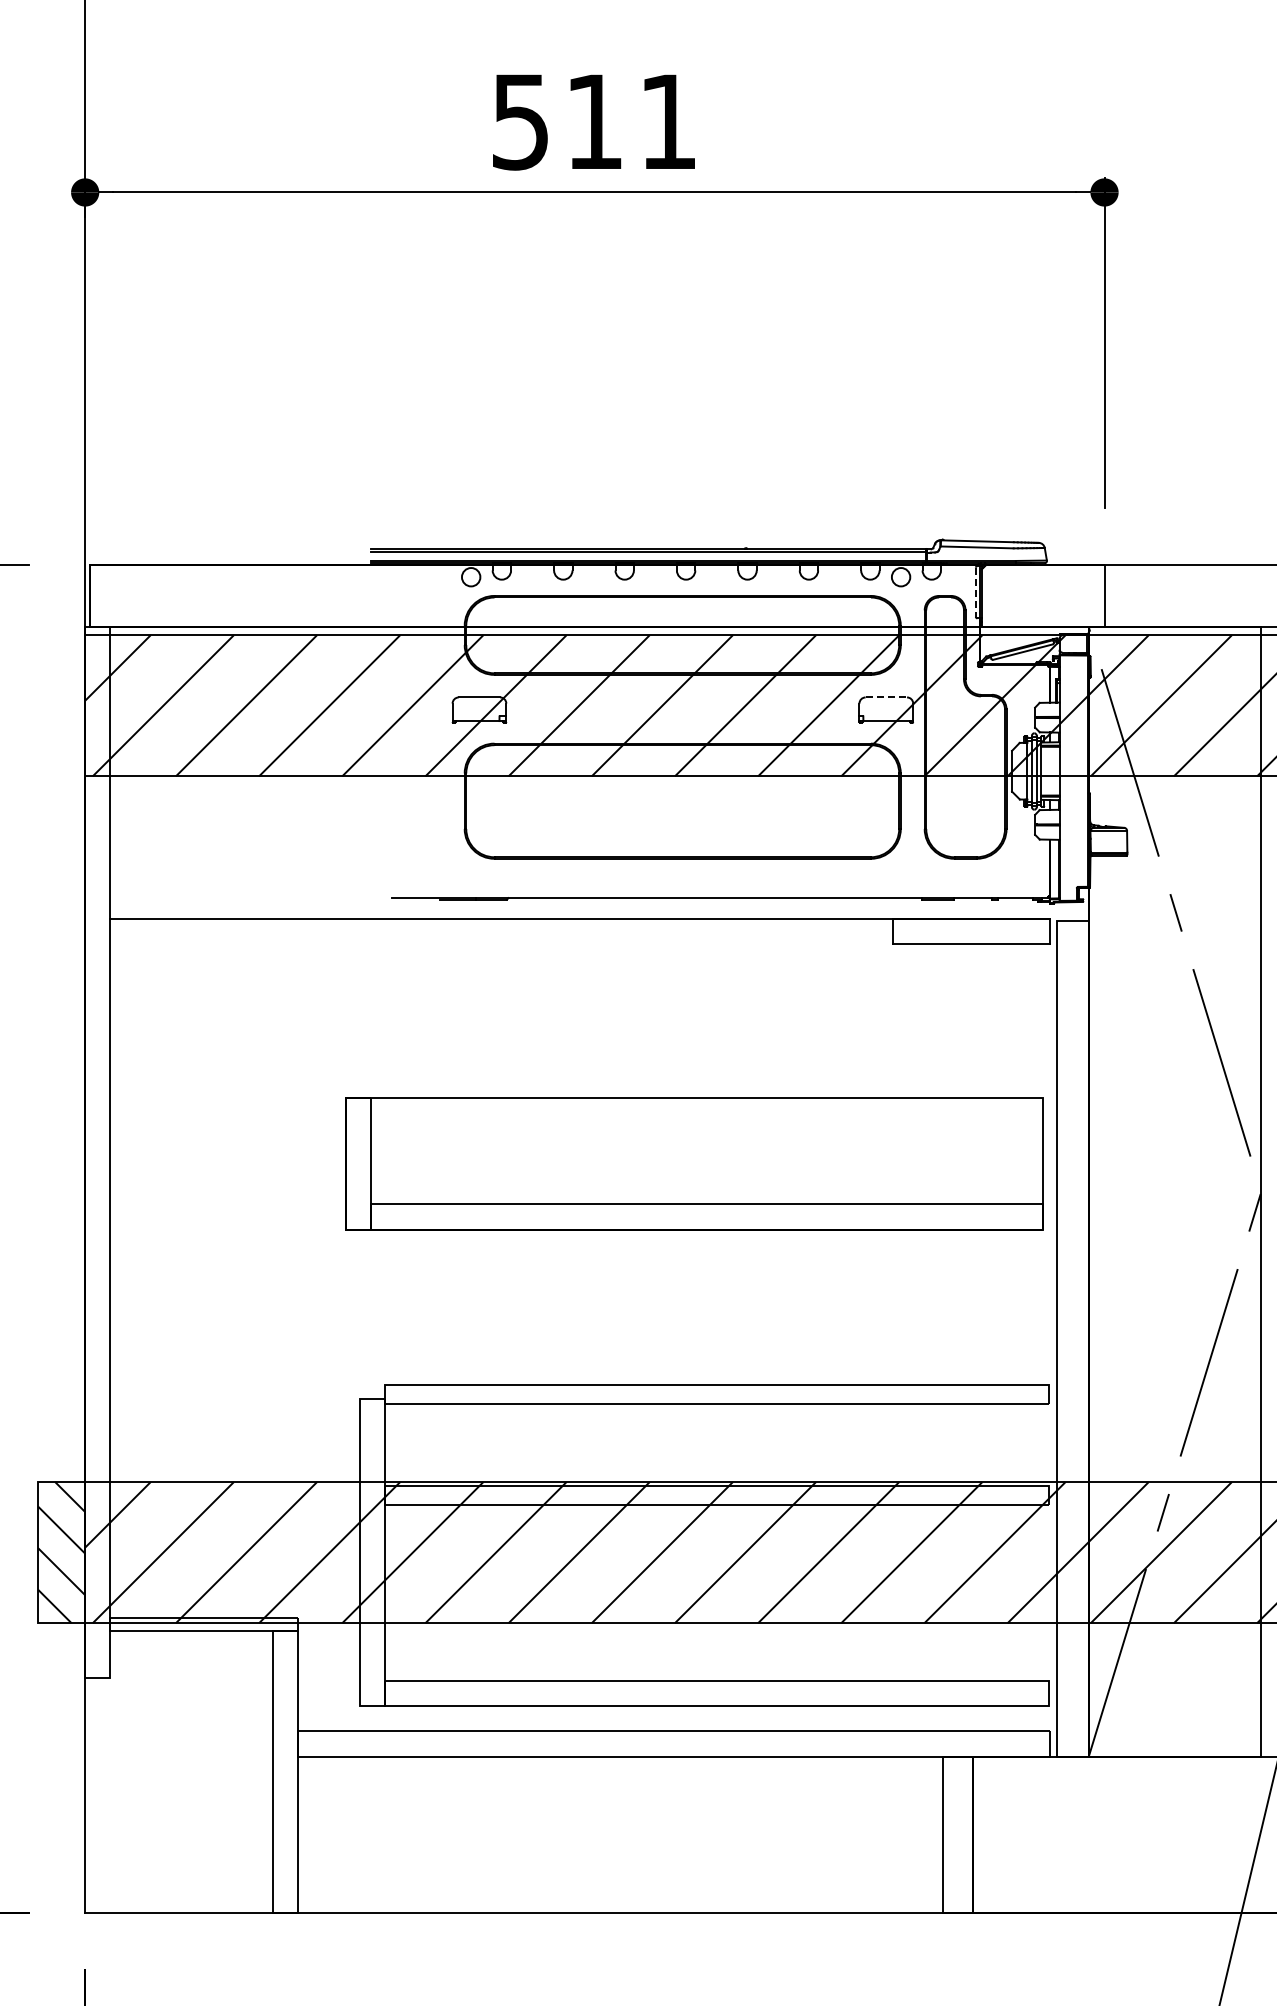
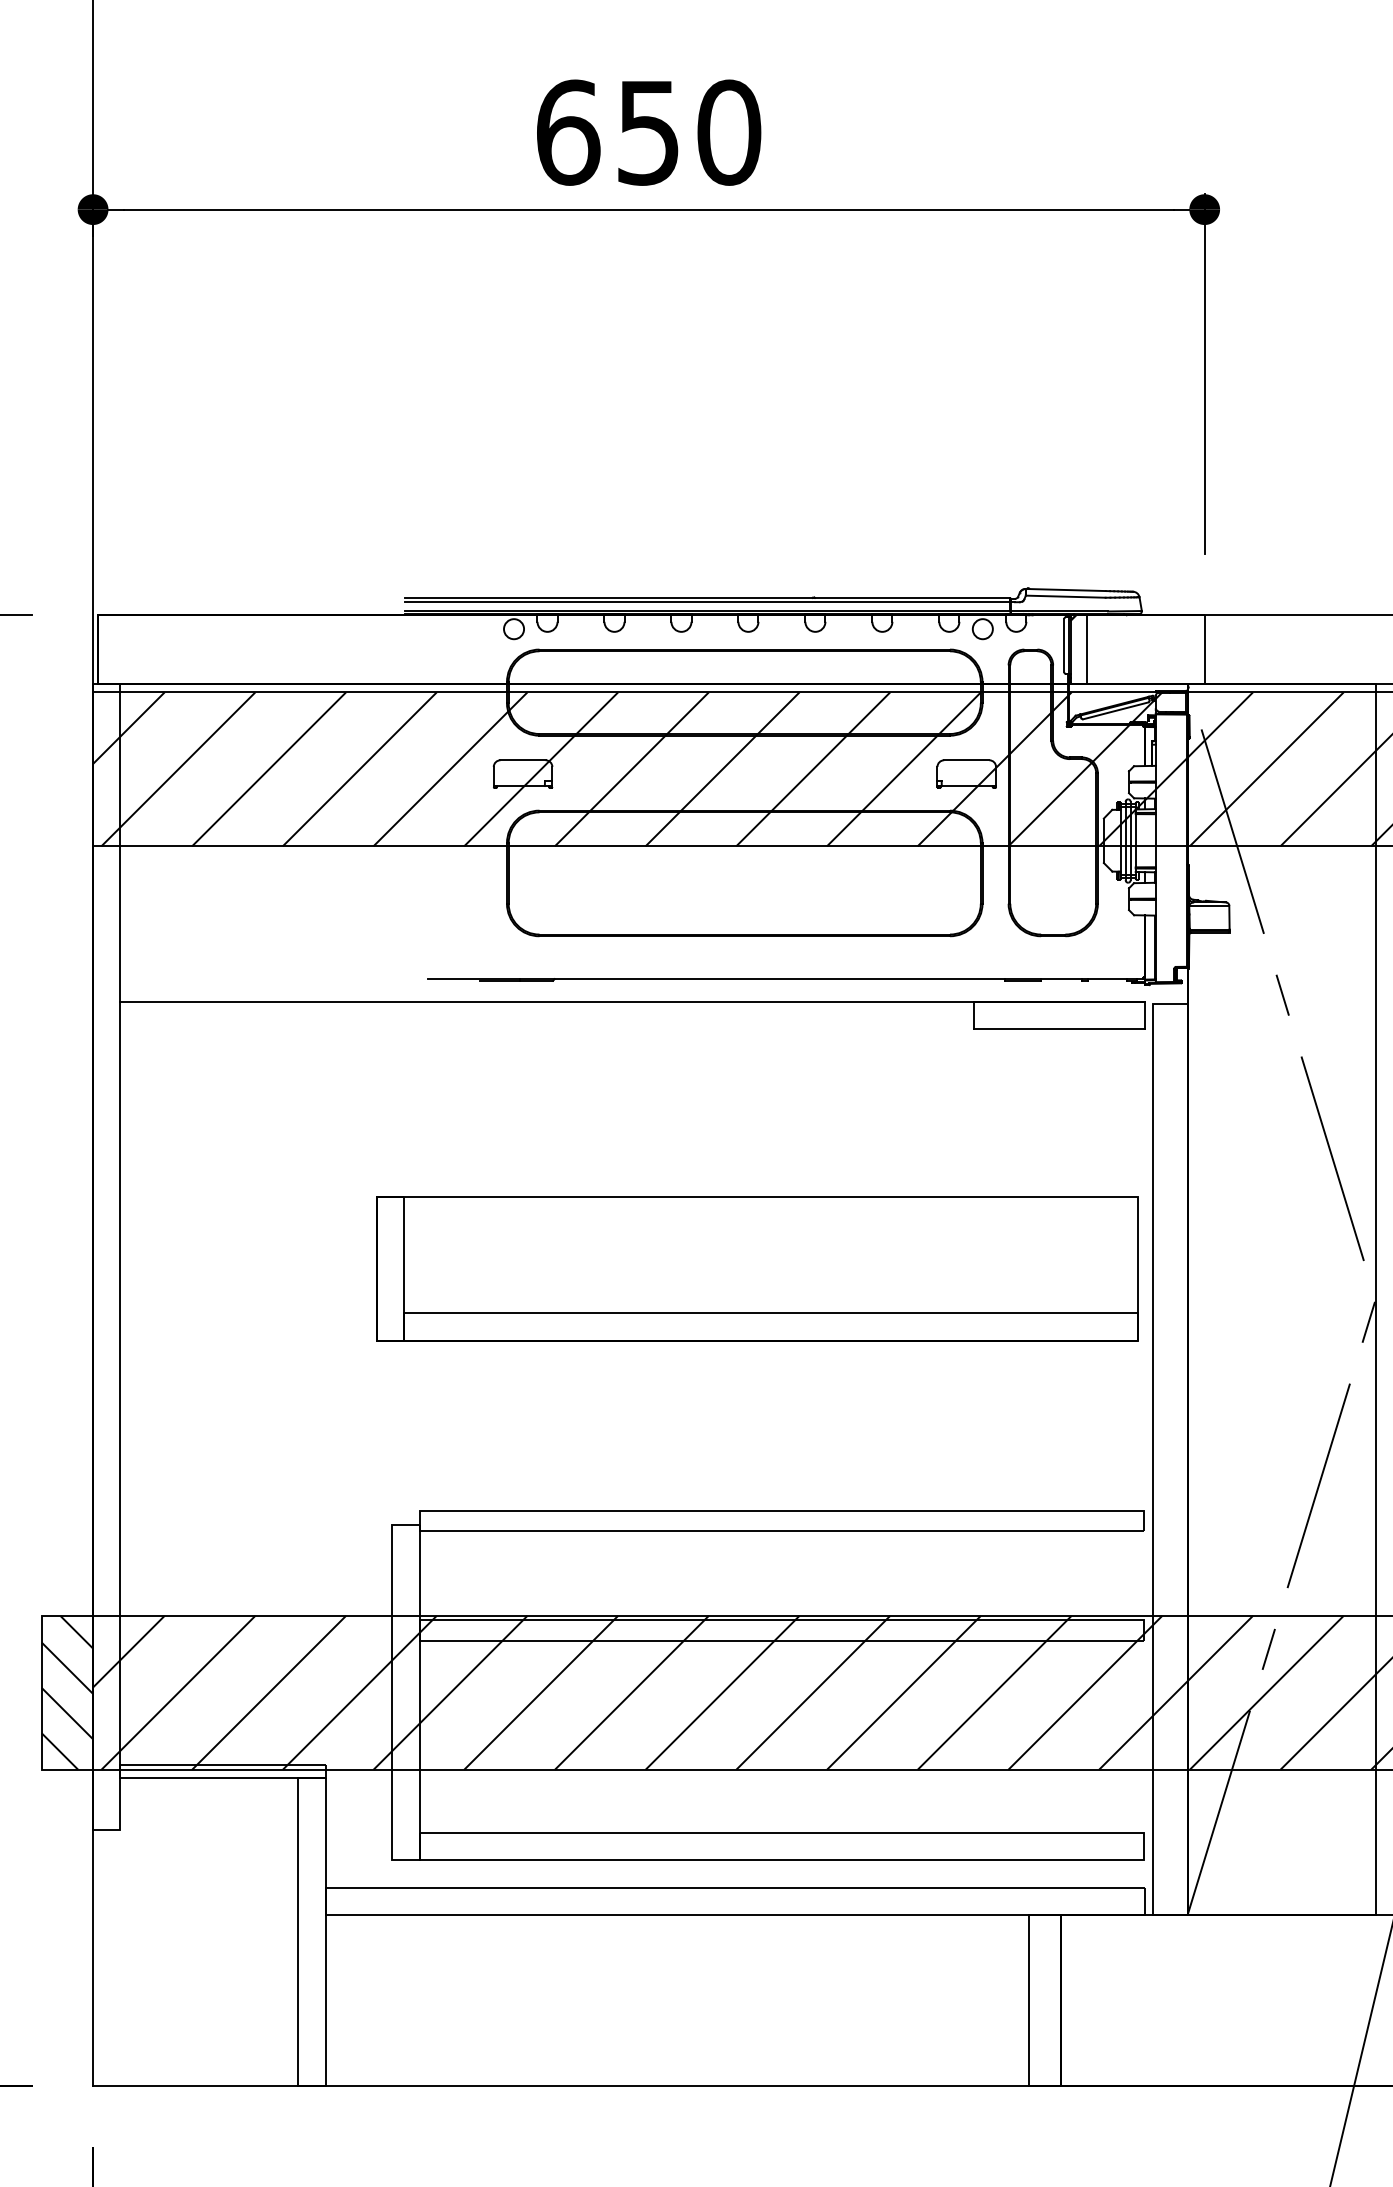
text: (594, 121) -> (648, 132), 511 -> 650
line: (975, 592) -> (1063, 645), dashed -> solid
line: (996, 595) -> (1086, 649), added
line: (886, 697) -> (966, 760), dashed -> solid

